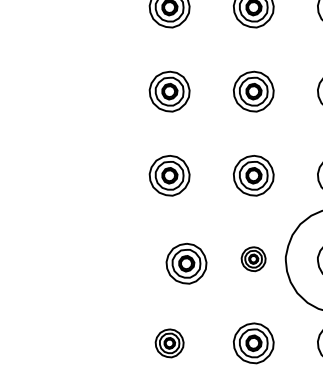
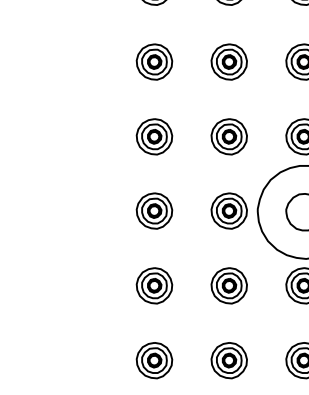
part: (252, 258) -> (228, 210), size x1.67
part: (186, 263) -> (154, 210), moved
part: (169, 342) -> (154, 285), size x1.43

